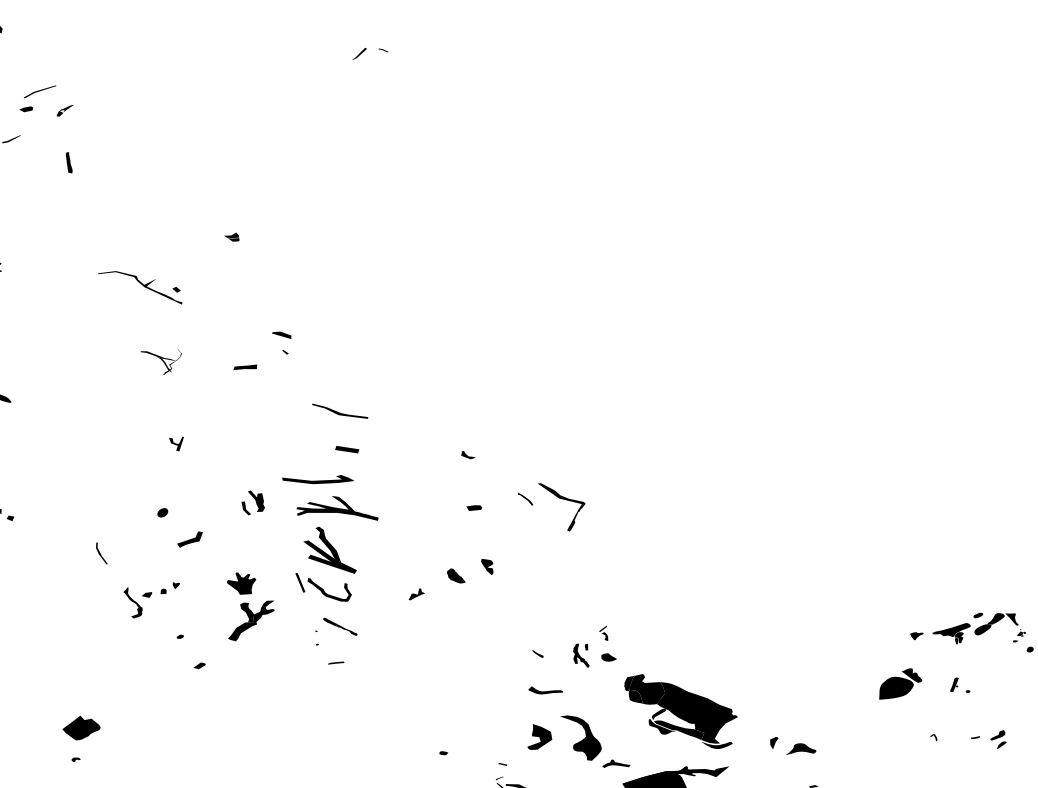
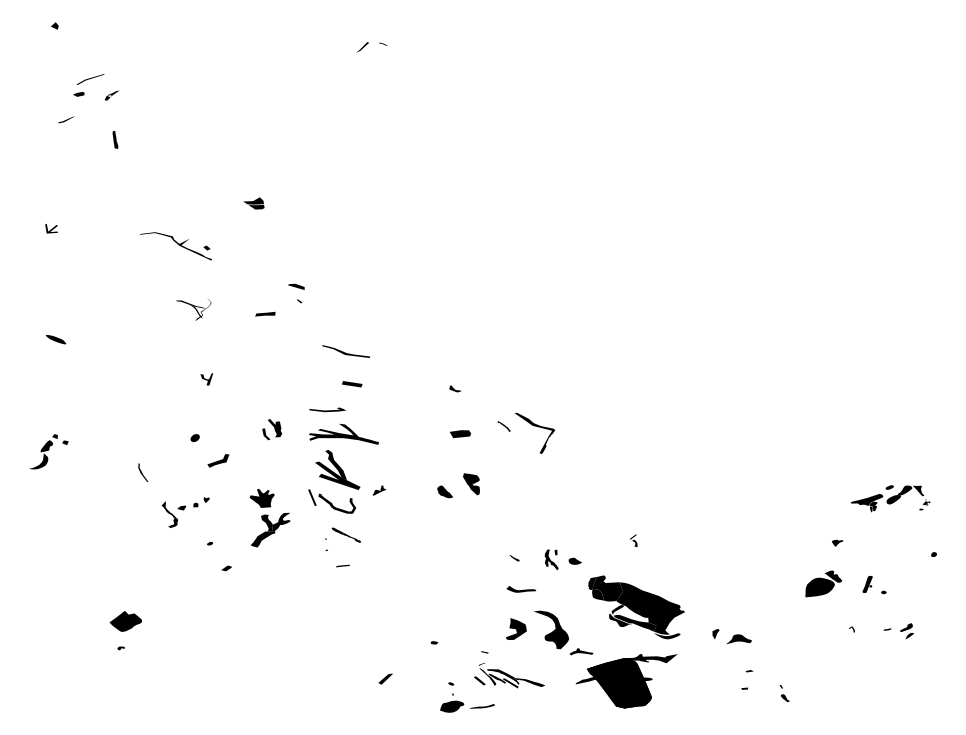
part: (231, 236) -> (253, 202), size x1.6
part: (318, 479) -> (327, 409), size x0.6
part: (474, 507) -> (460, 433), size x1.6
part: (487, 566) -> (471, 483), size x1.6
part: (416, 594) -> (379, 490), moved
part: (979, 628) -> (890, 498), moved
part: (603, 633) -> (633, 540), moved
part: (959, 684) -> (873, 584), size x1.4

